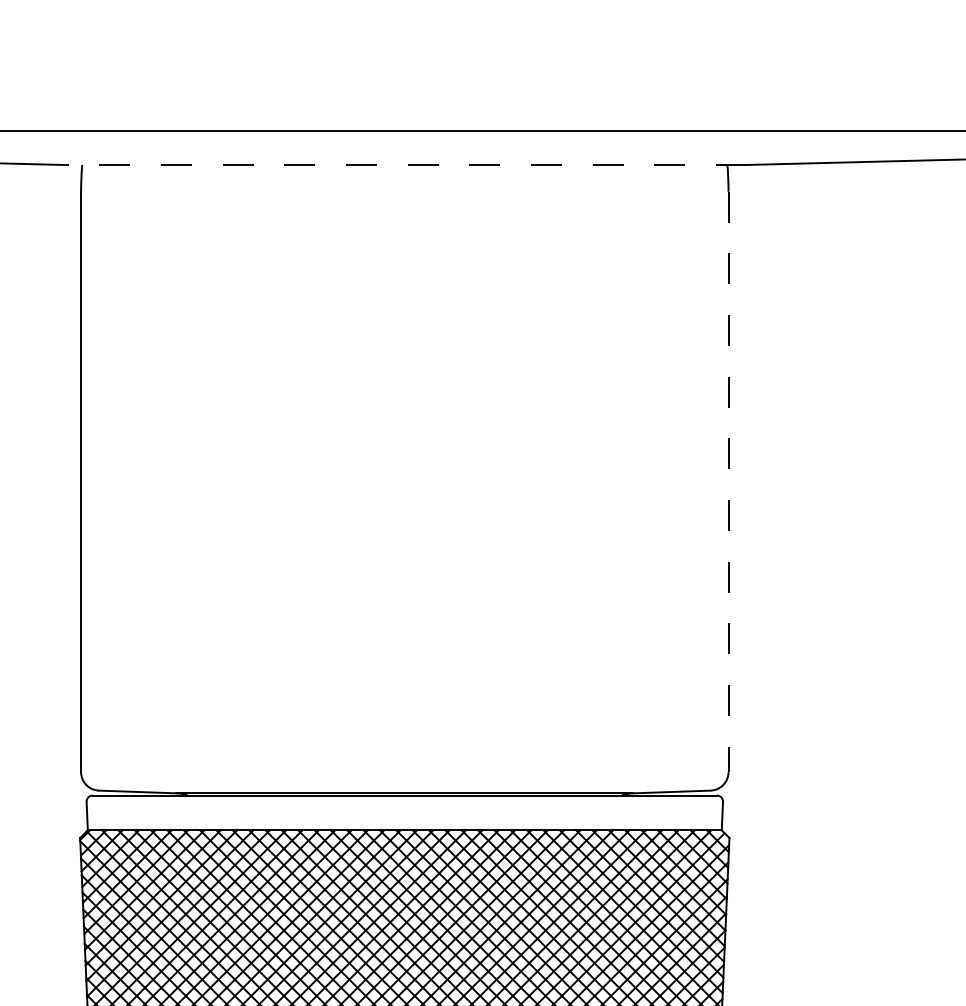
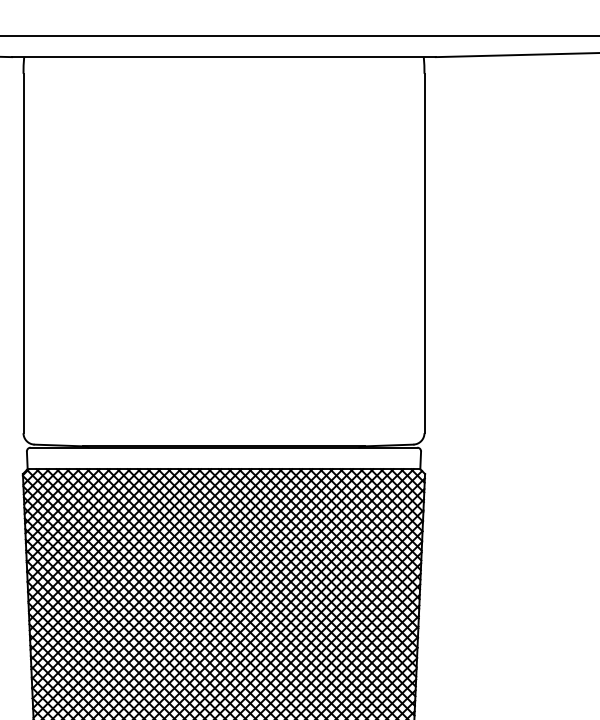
line: (405, 165) -> (224, 57), dashed -> solid
line: (728, 482) -> (424, 253), dashed -> solid

